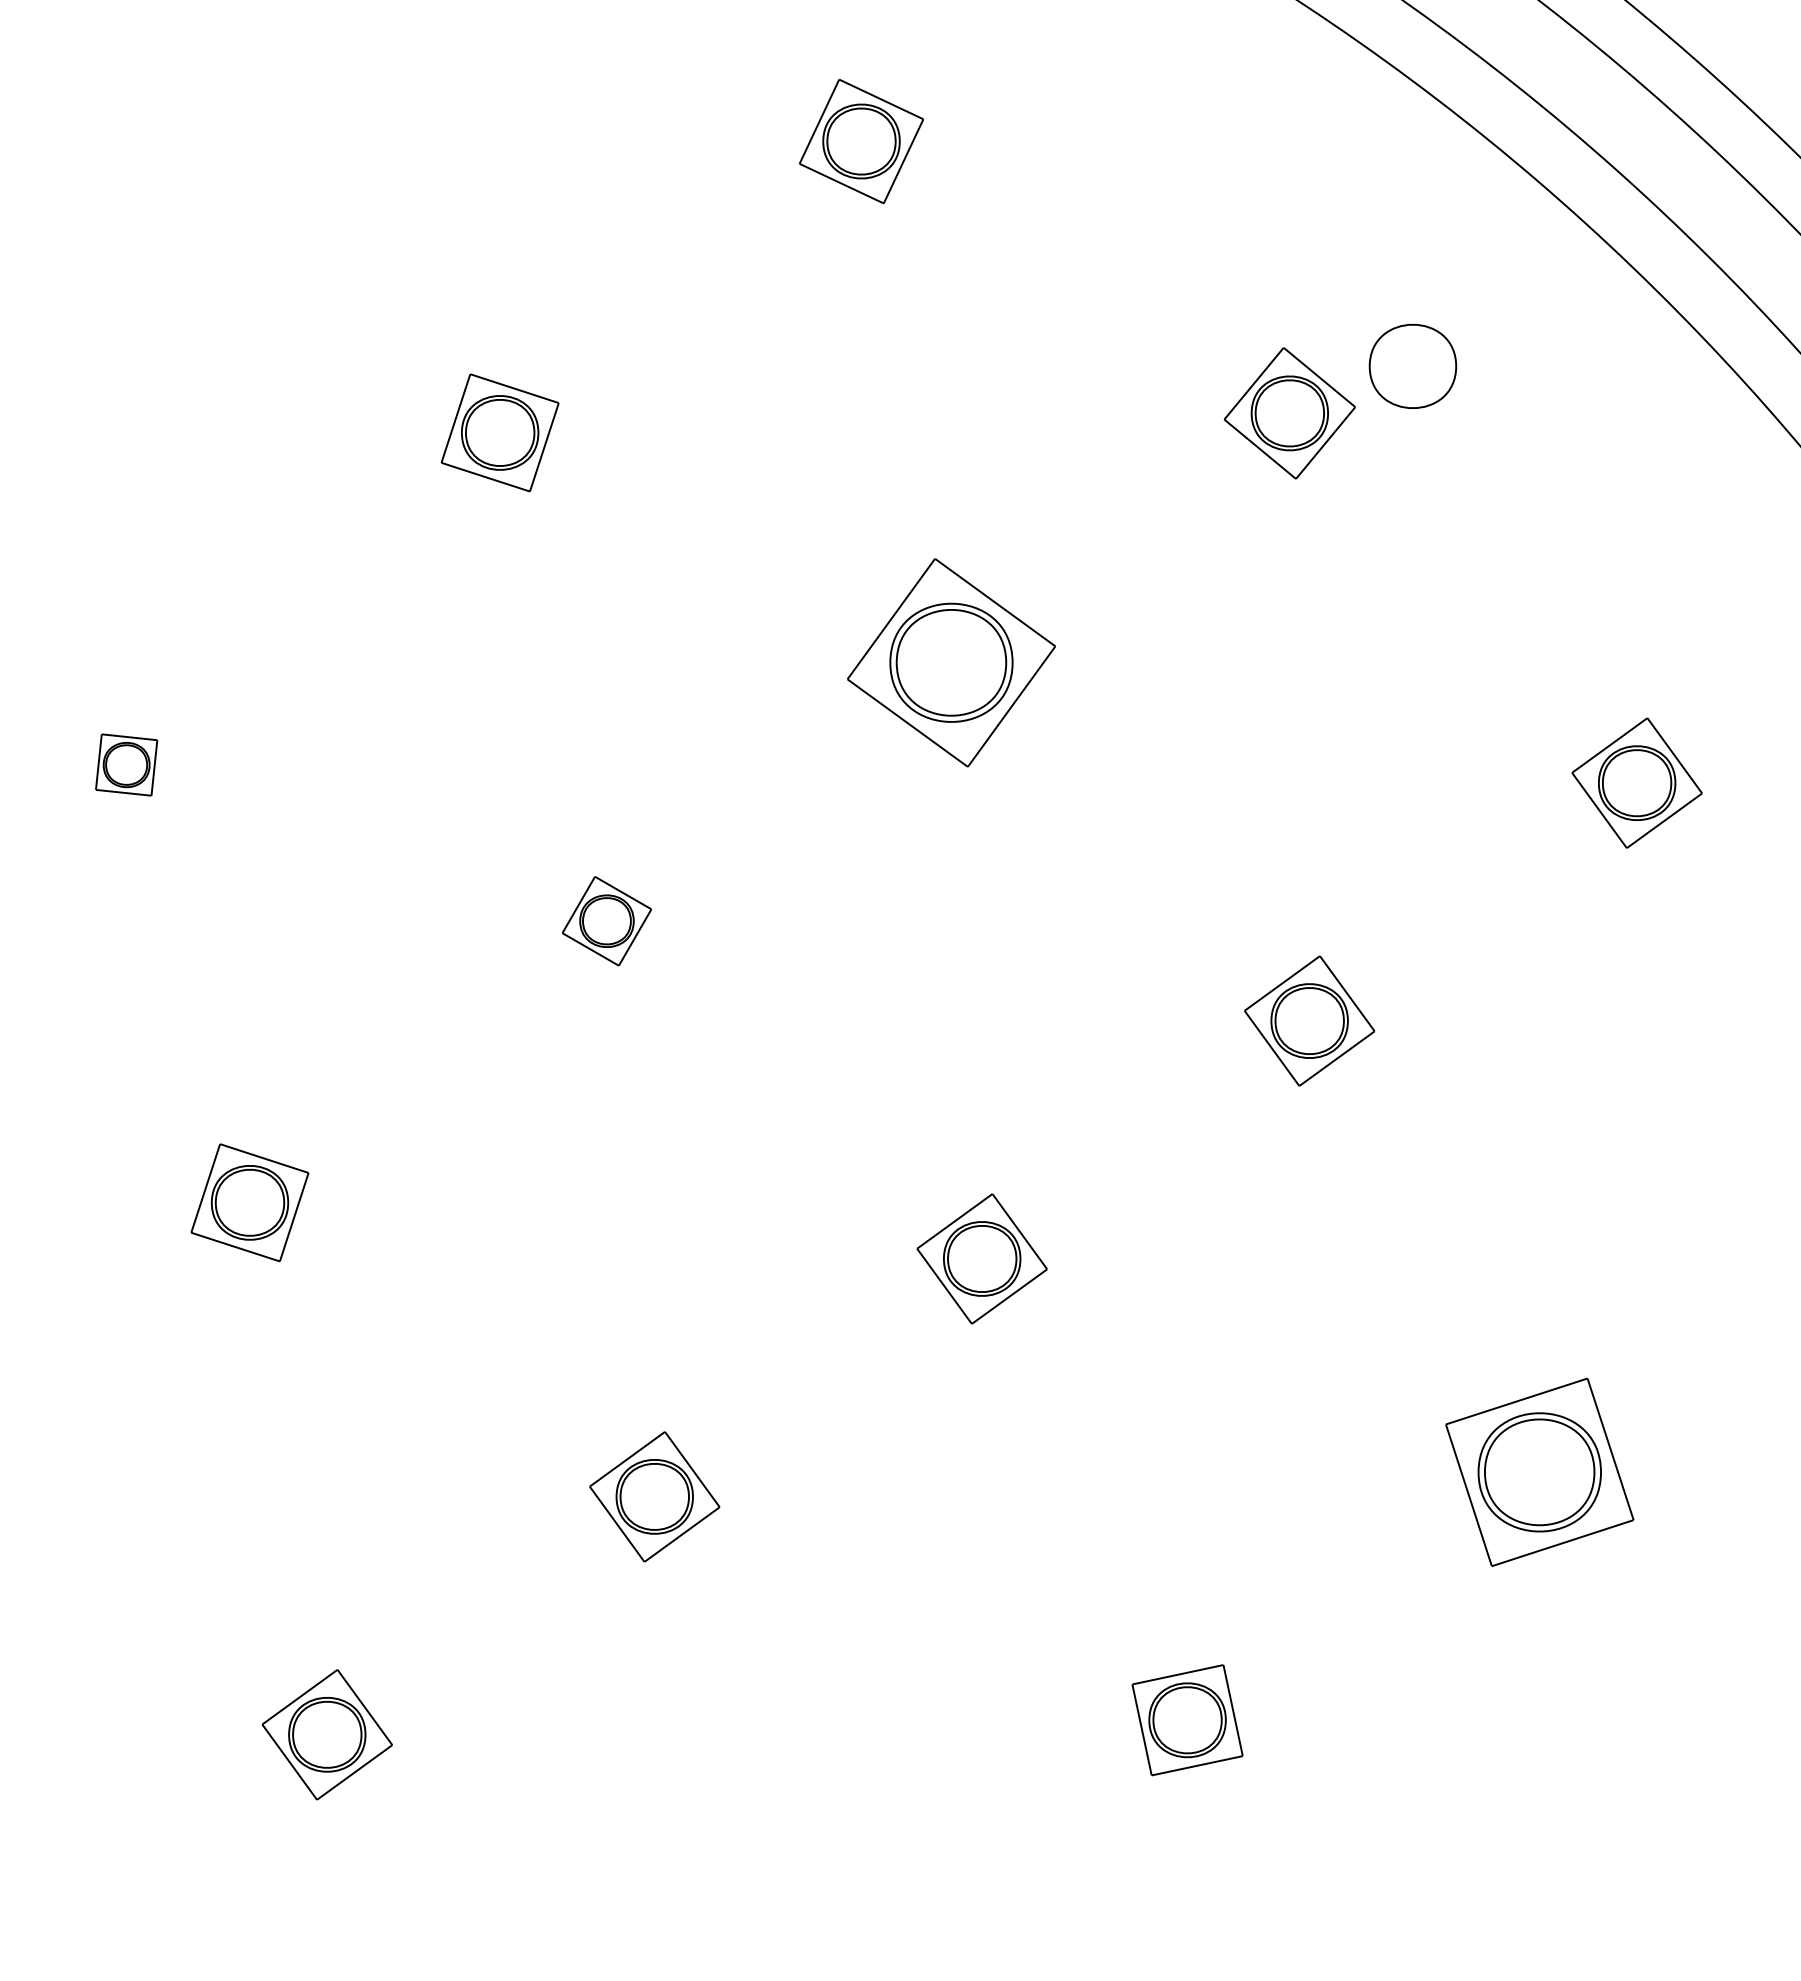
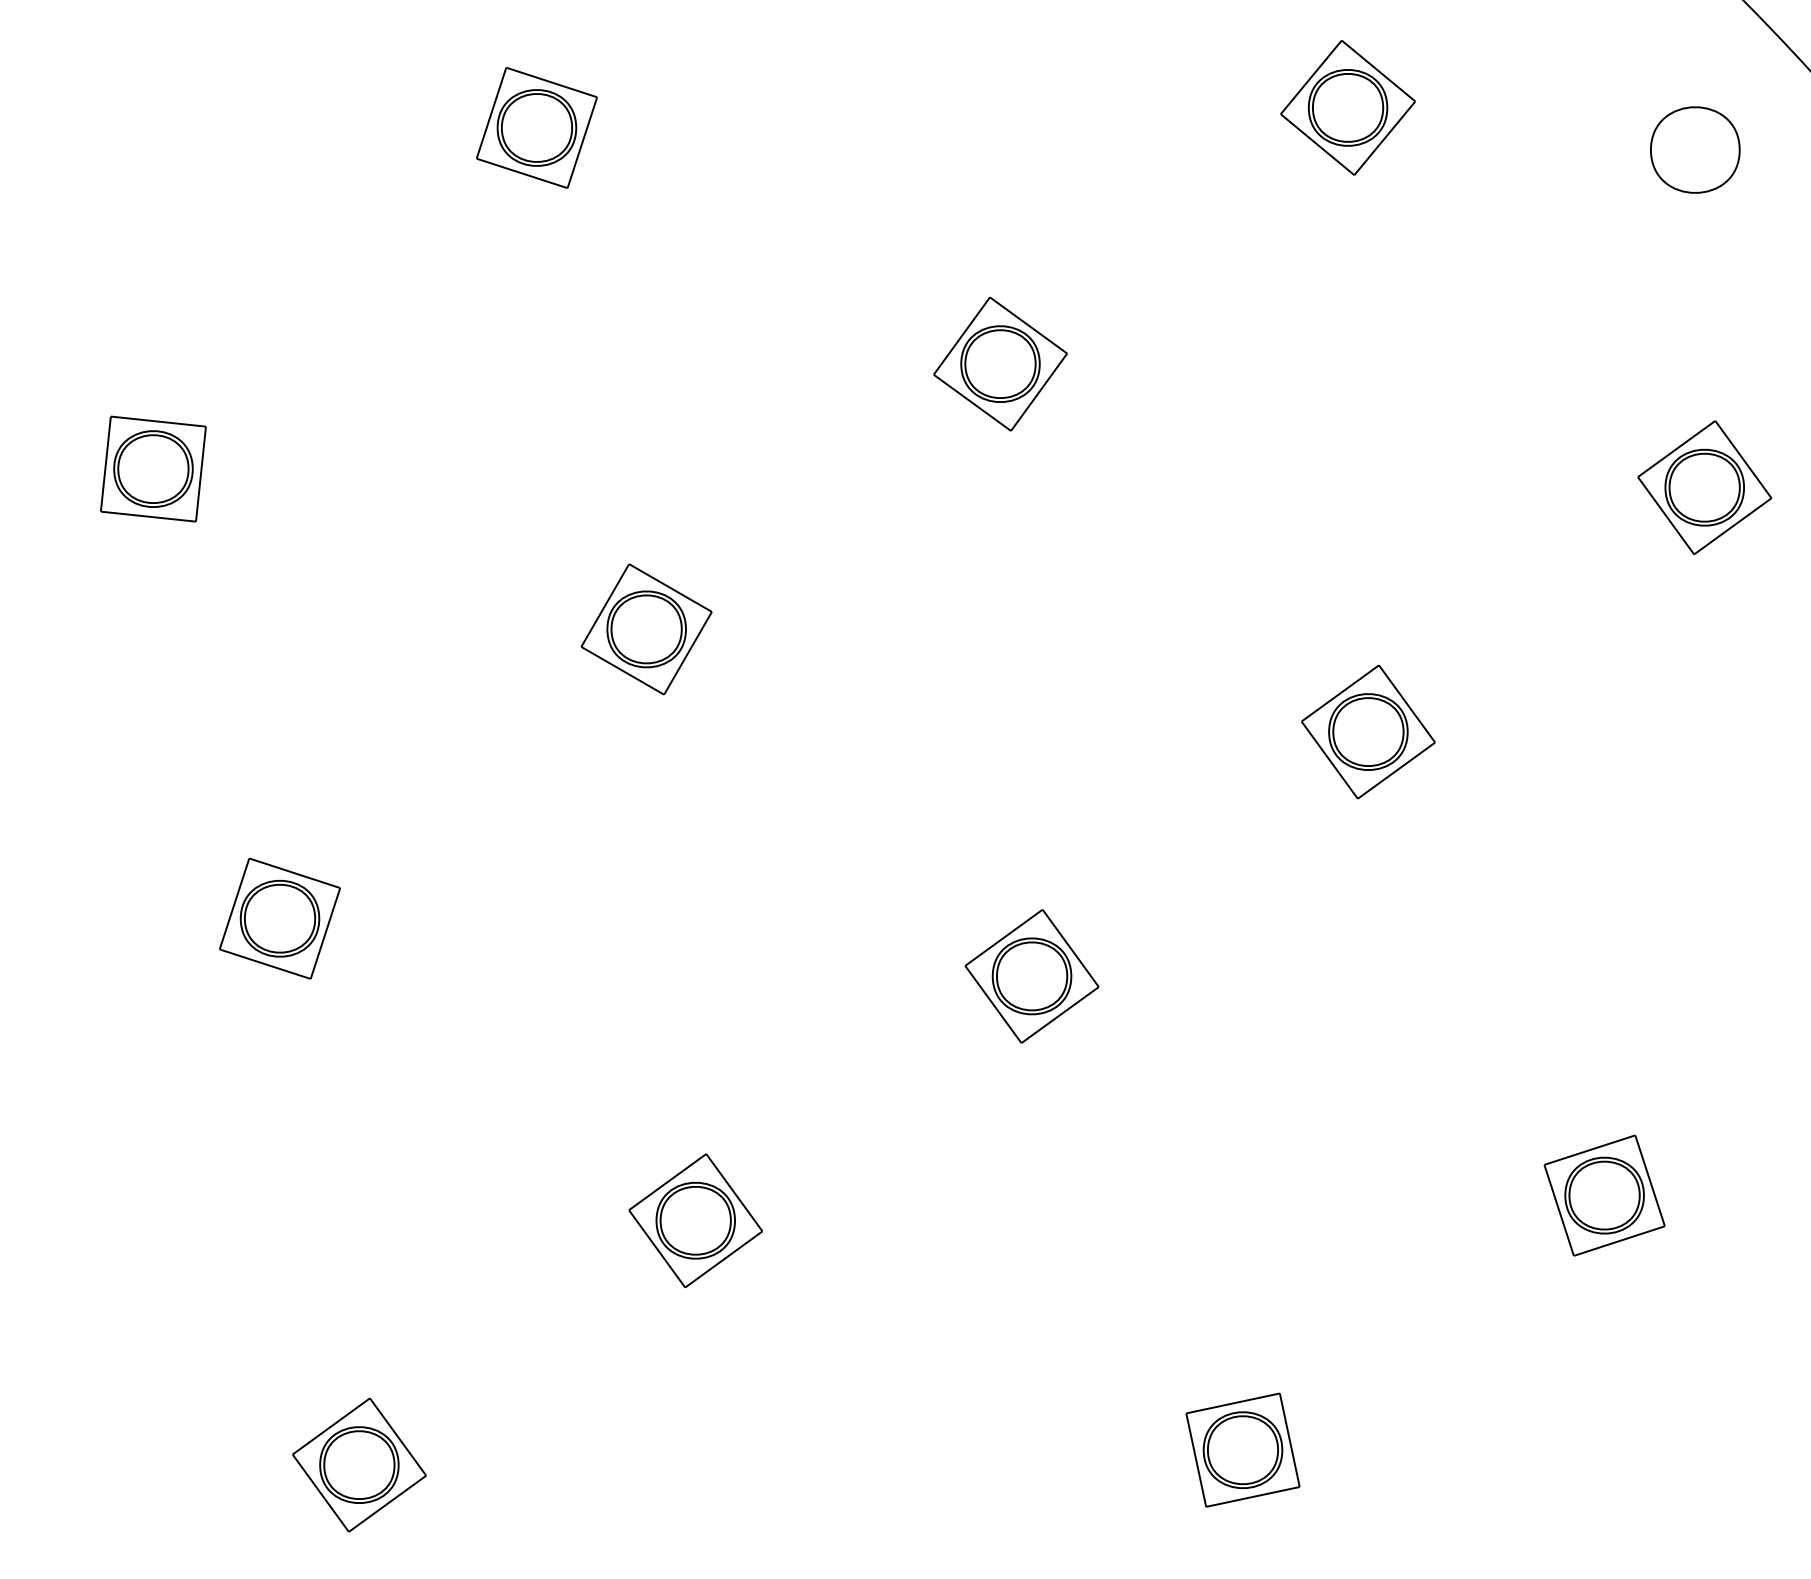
part: (1412, 366) -> (1694, 150), moved
part: (951, 662) -> (1000, 363), size x0.62
part: (126, 764) -> (153, 468), size x1.67
part: (606, 921) -> (646, 629), size x1.43
part: (1539, 1472) -> (1604, 1195), size x0.62

